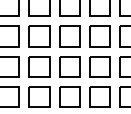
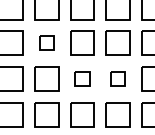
part: (39, 35) -> (46, 42), size x0.6
part: (69, 66) -> (82, 78), size x0.6
part: (99, 66) -> (117, 78), size x0.6

